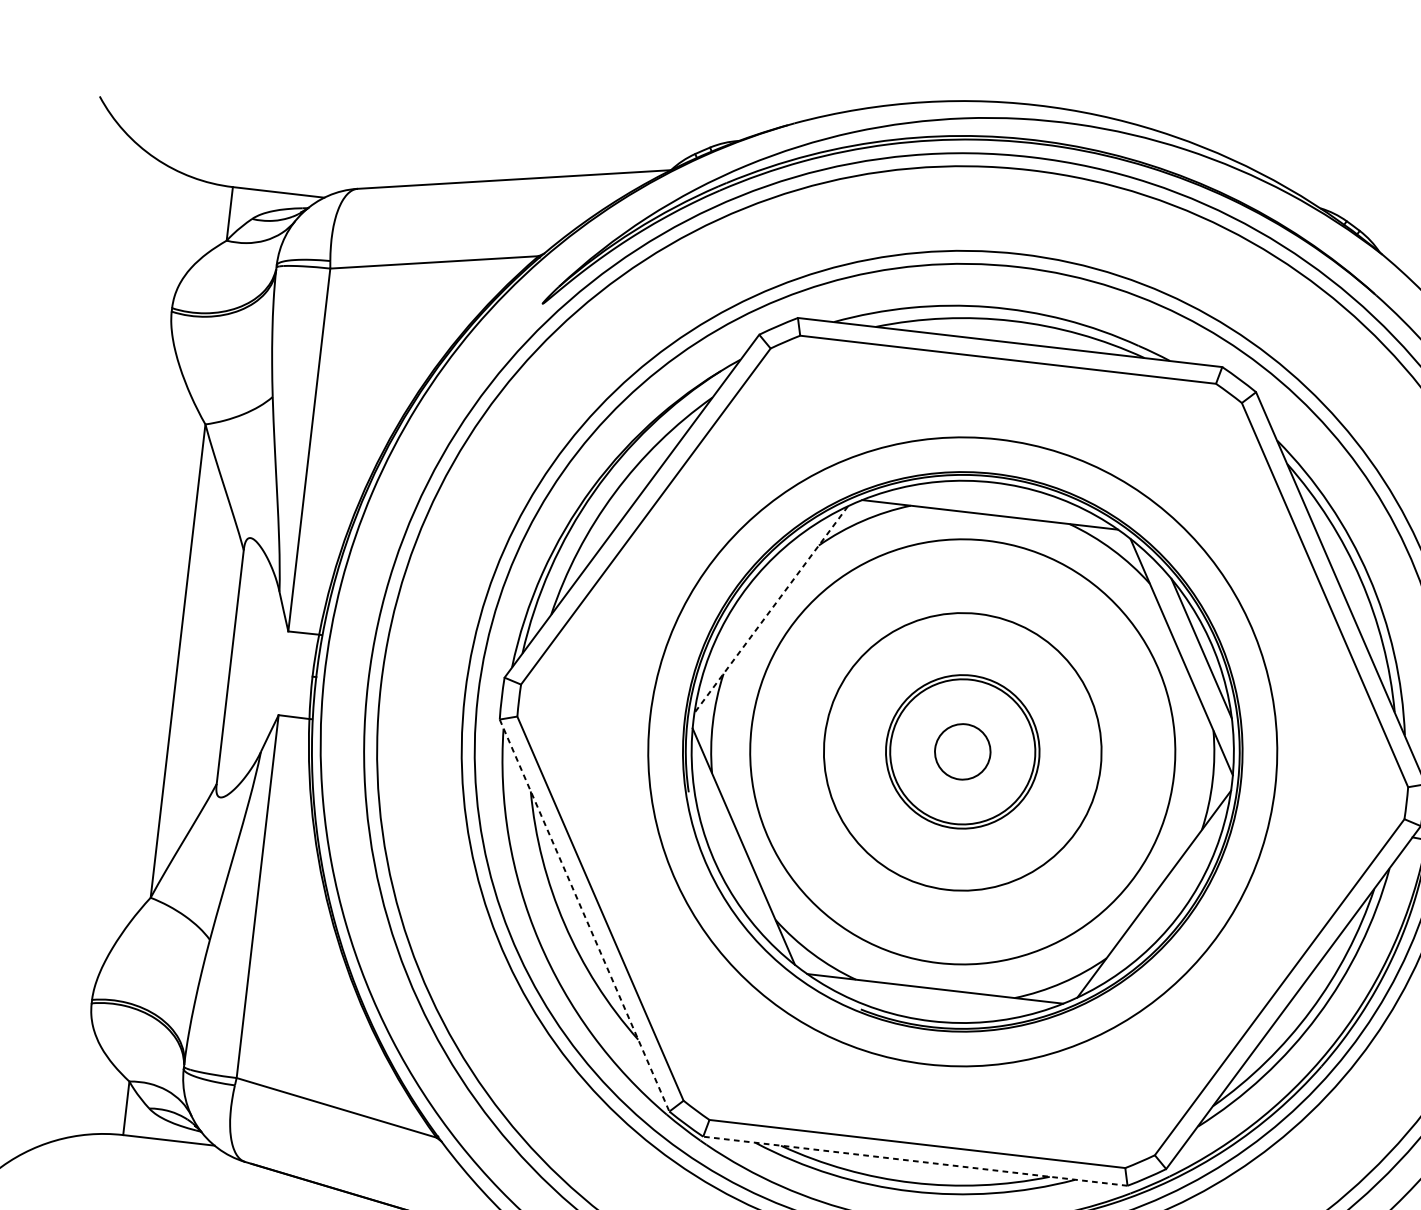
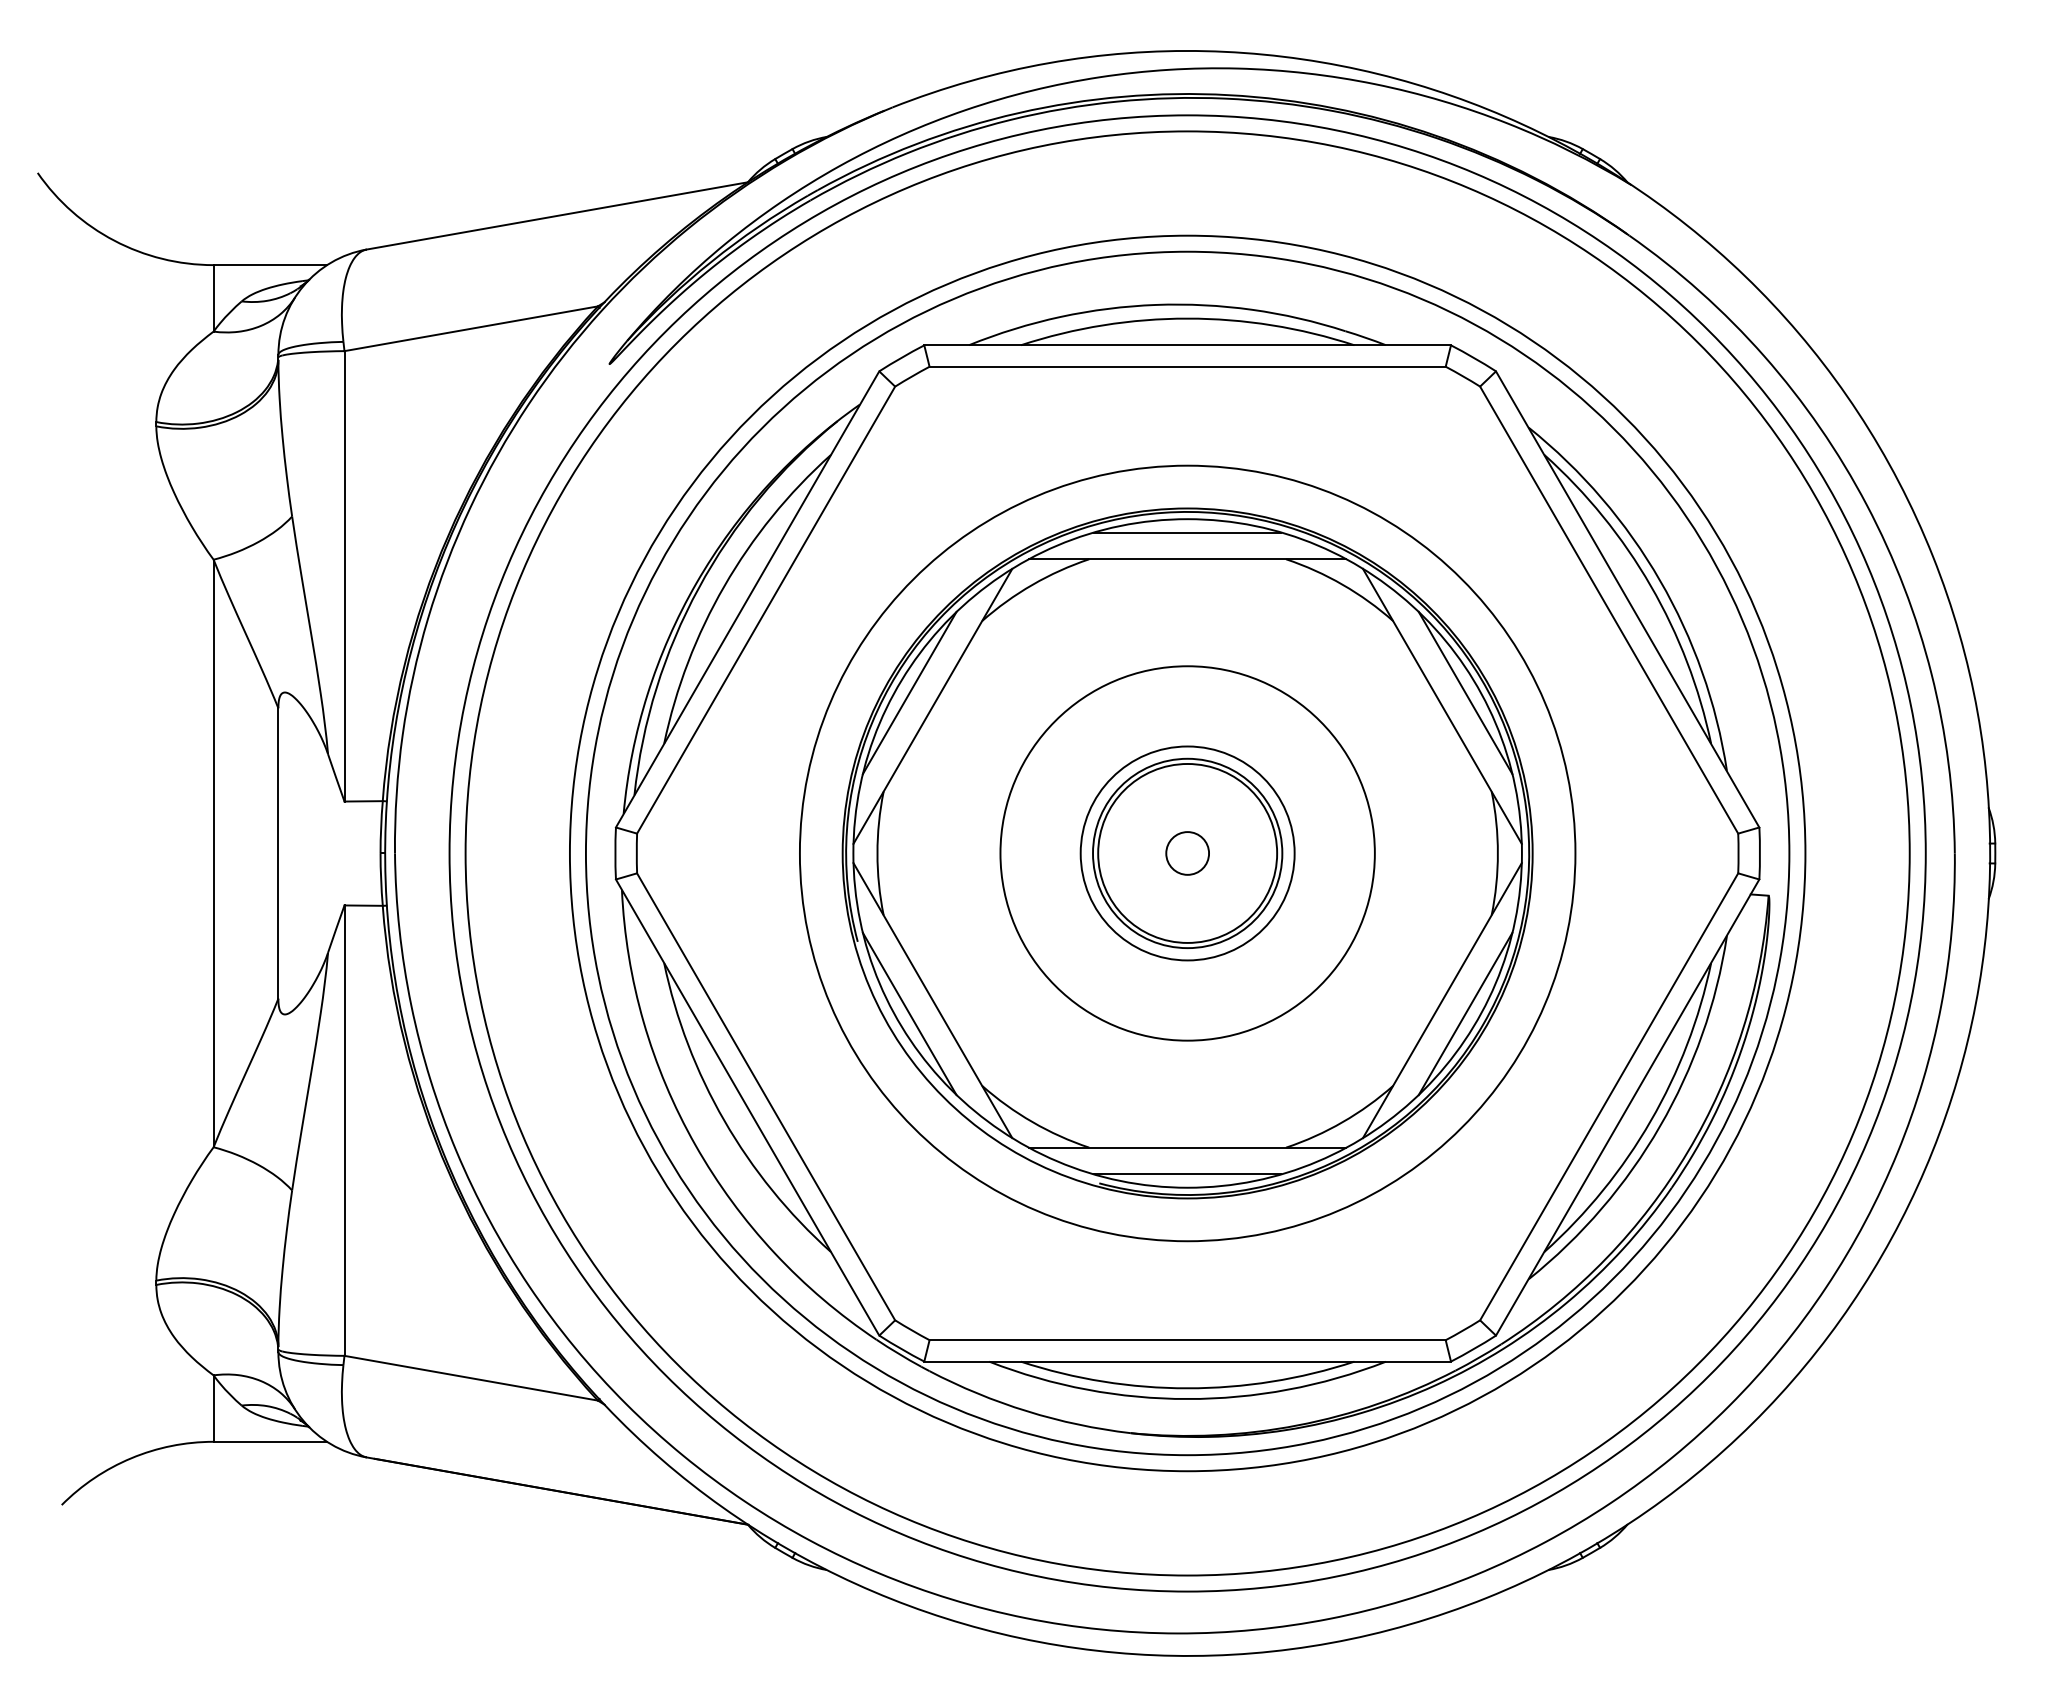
line: (992, 493) -> (1187, 532), added
line: (753, 596) -> (909, 692), added
line: (770, 609) -> (932, 706), dashed -> solid
circle: (962, 751) -> (1187, 853), size x0.62
circle: (962, 751) -> (1187, 853), size x0.62
circle: (962, 751) -> (1187, 853), size x0.71
line: (723, 854) -> (909, 1013), added
line: (1171, 906) -> (1465, 1013), added
line: (584, 915) -> (747, 1107), dashed -> solid
line: (932, 1010) -> (1187, 1174), added
line: (915, 1161) -> (1187, 1361), dashed -> solid

